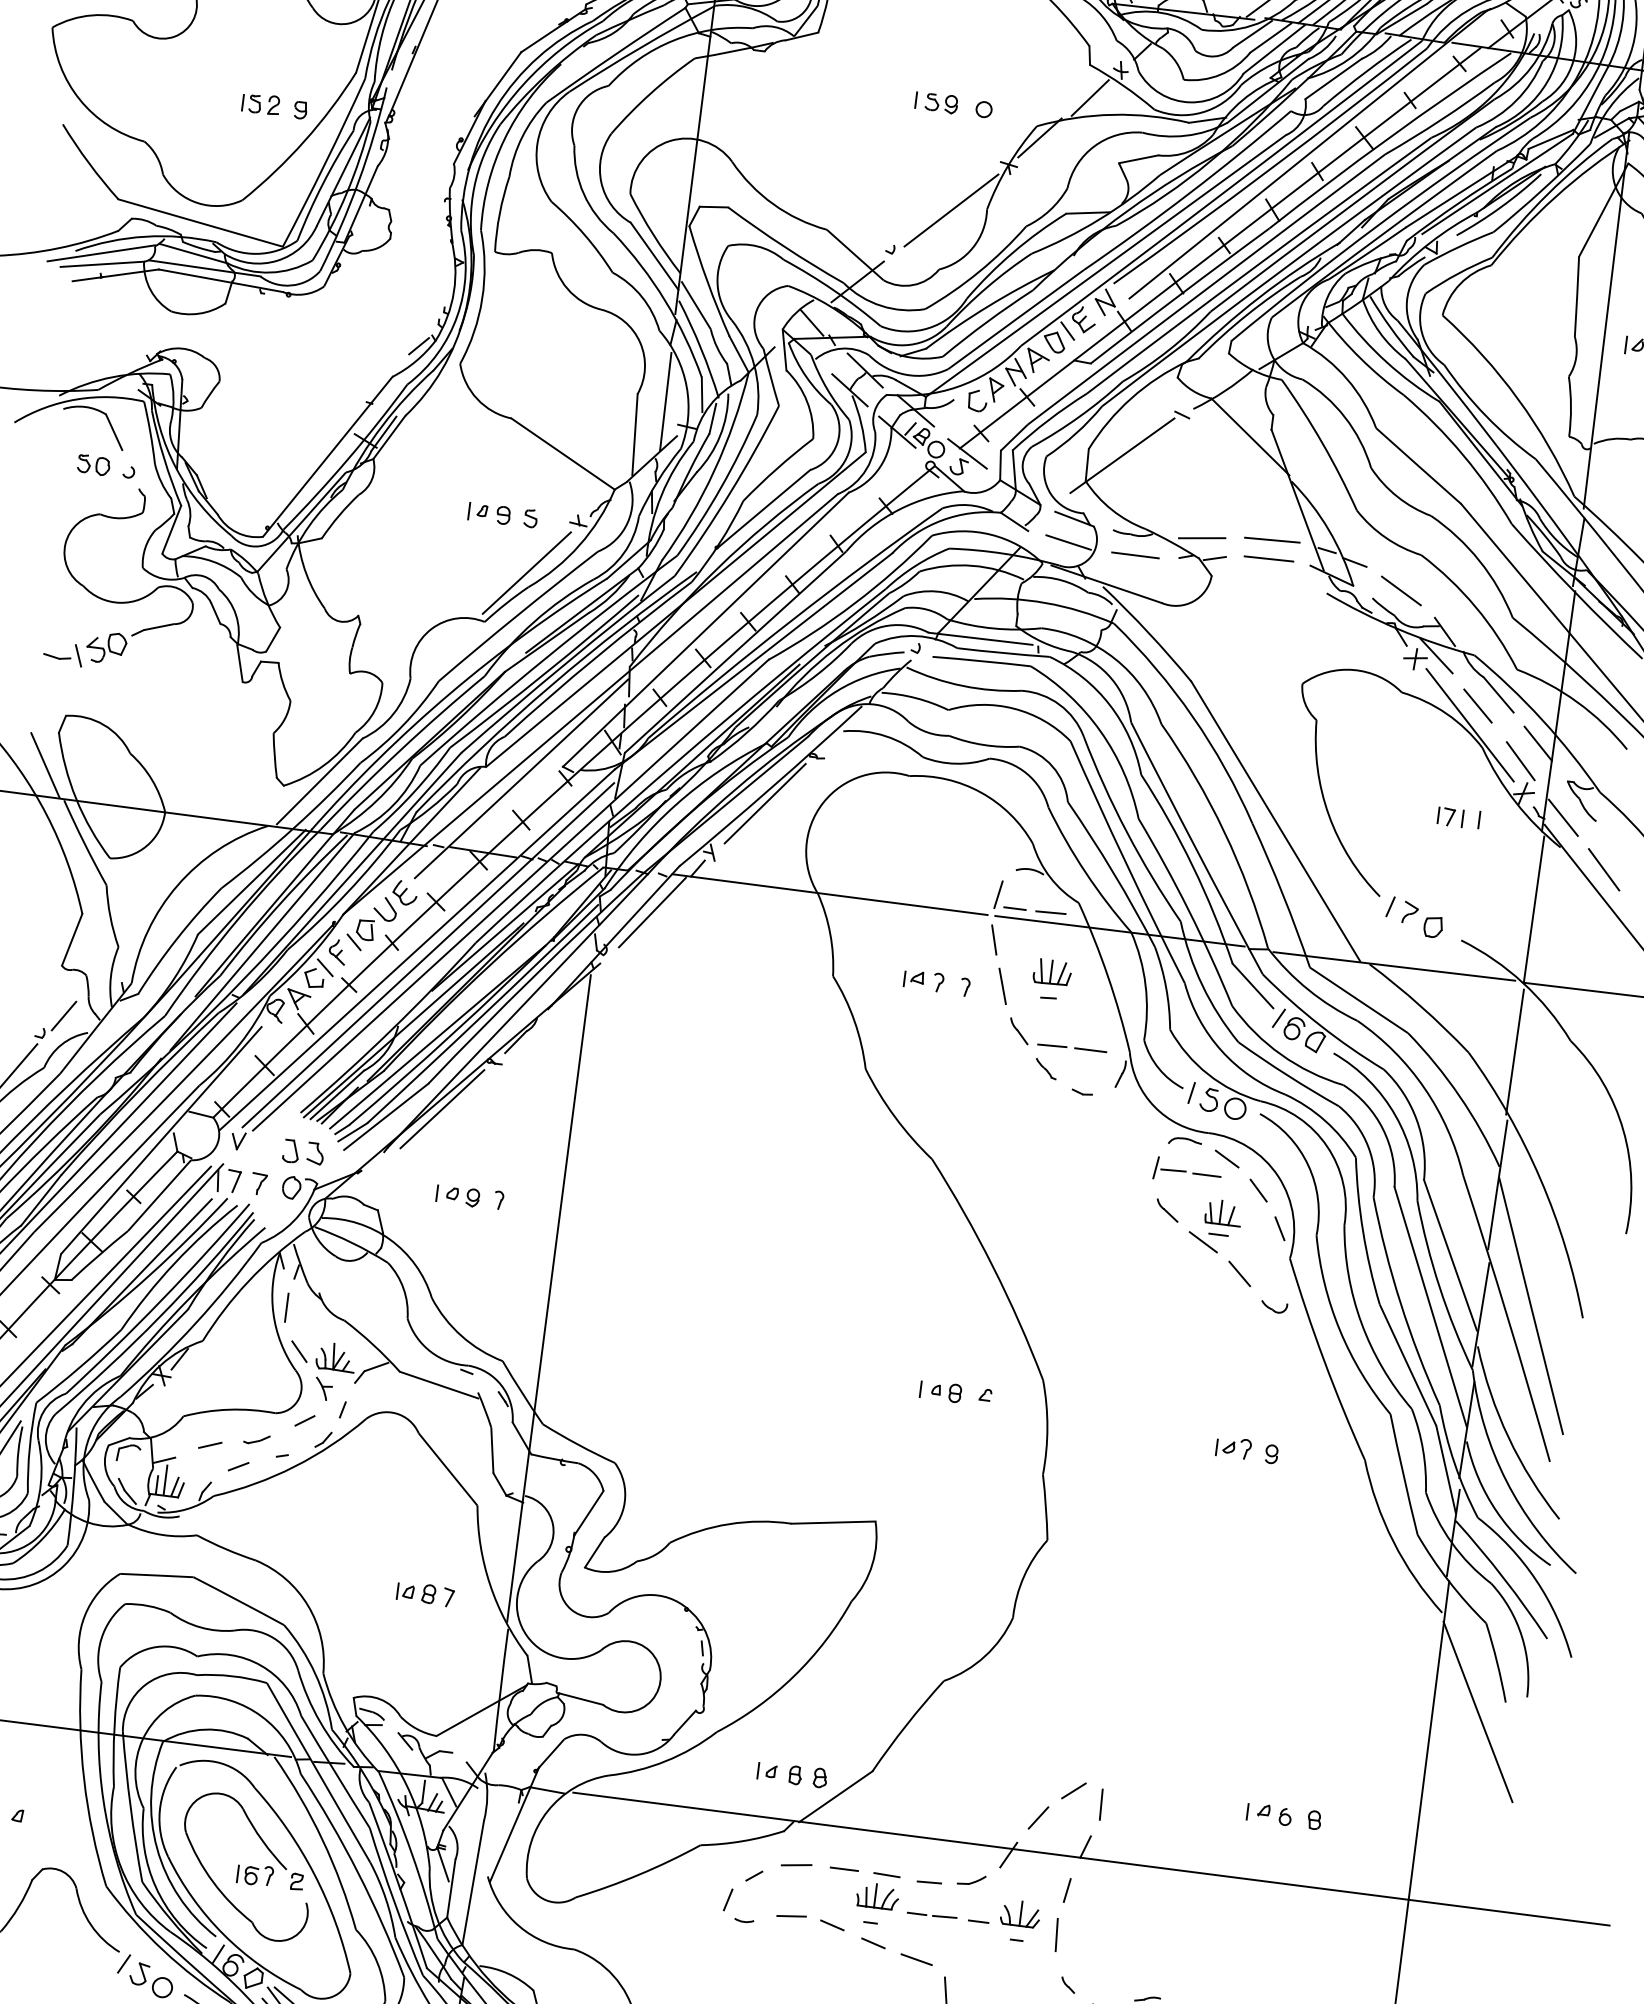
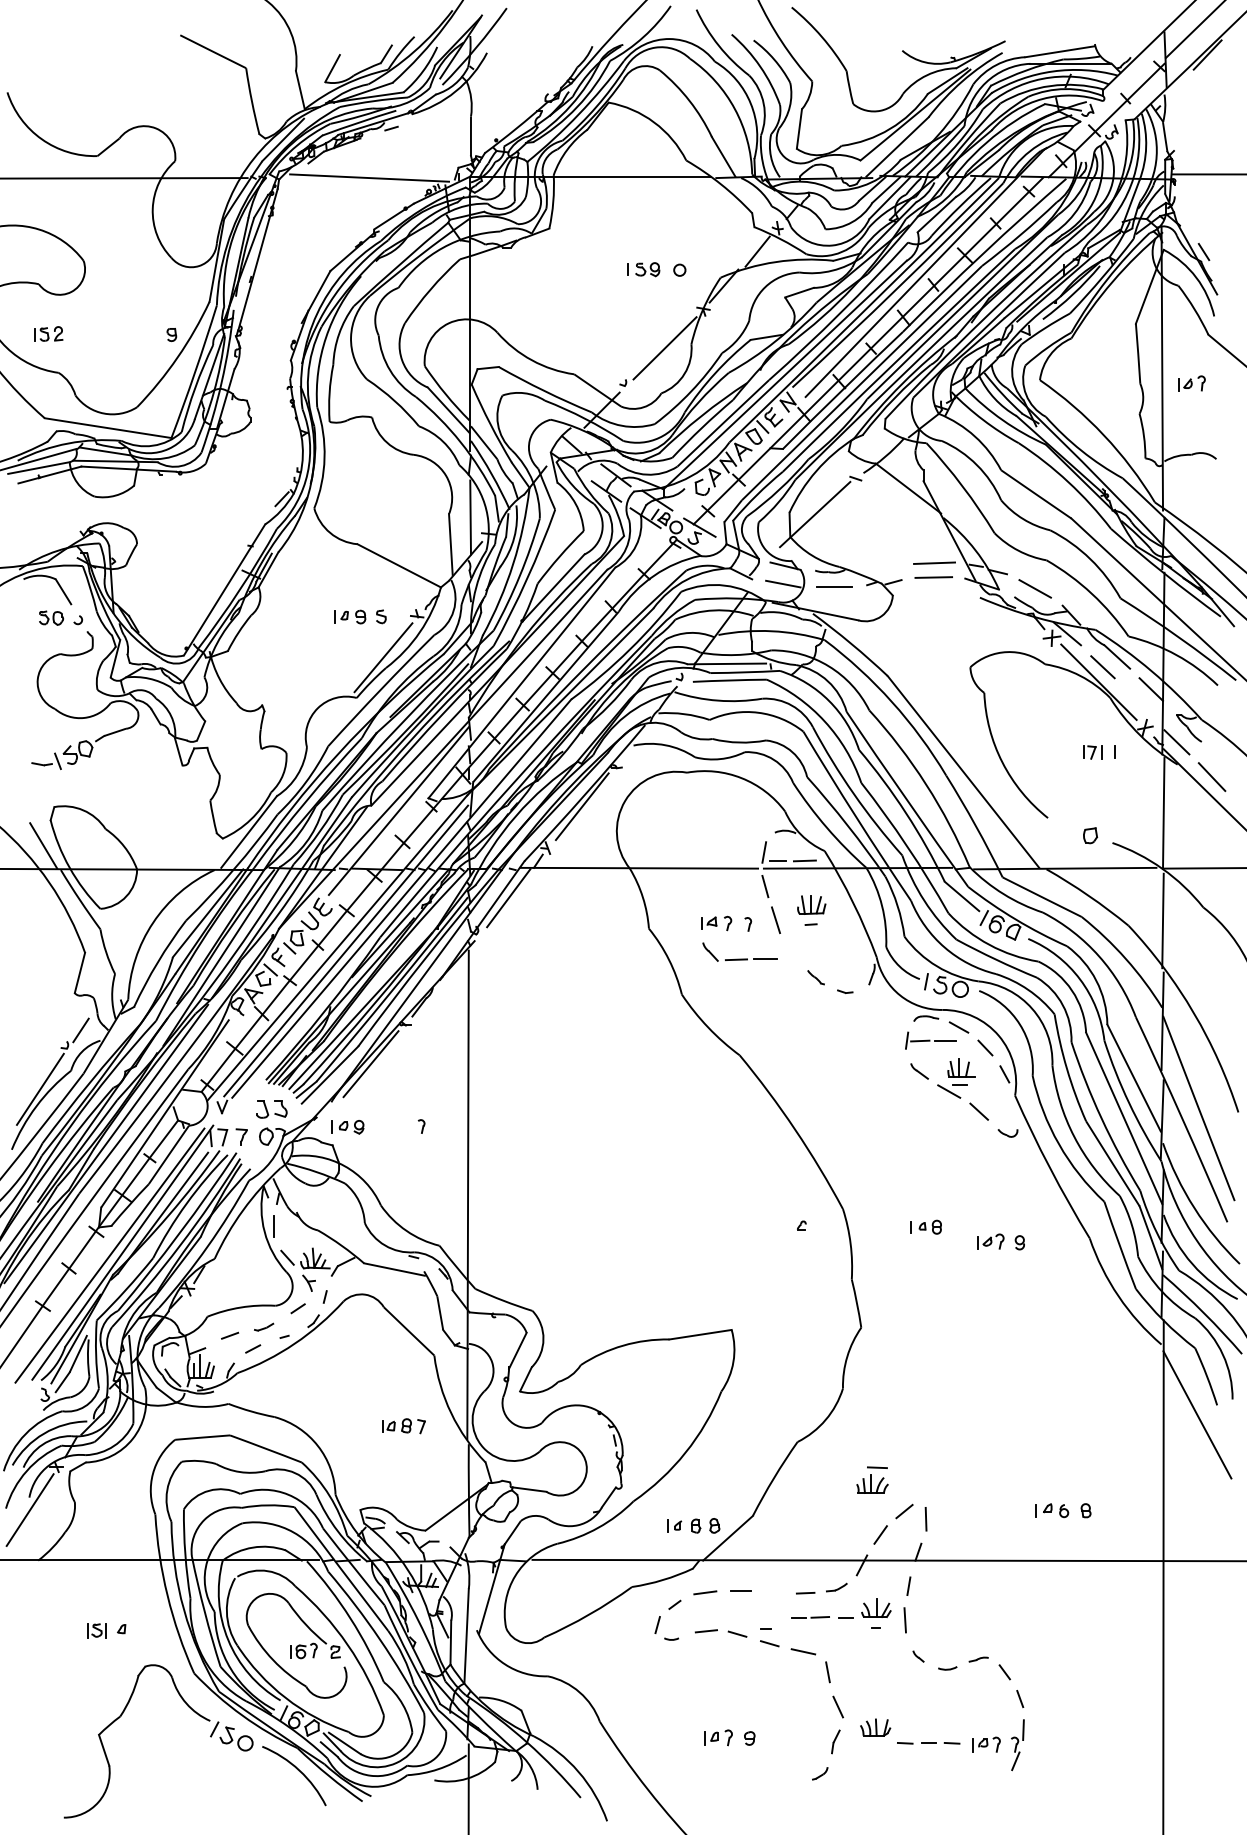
part: (260, 103) -> (48, 333), moved
line: (1201, 538) -> (881, 568), removed
line: (1520, 761) -> (1139, 704), removed
part: (1401, 909) -> (1065, 825), removed
part: (1056, 1044) -> (739, 958), moved
part: (457, 1196) -> (347, 1127), moved
part: (940, 1390) -> (925, 1226), moved
part: (878, 1889) -> (872, 1479), moved

